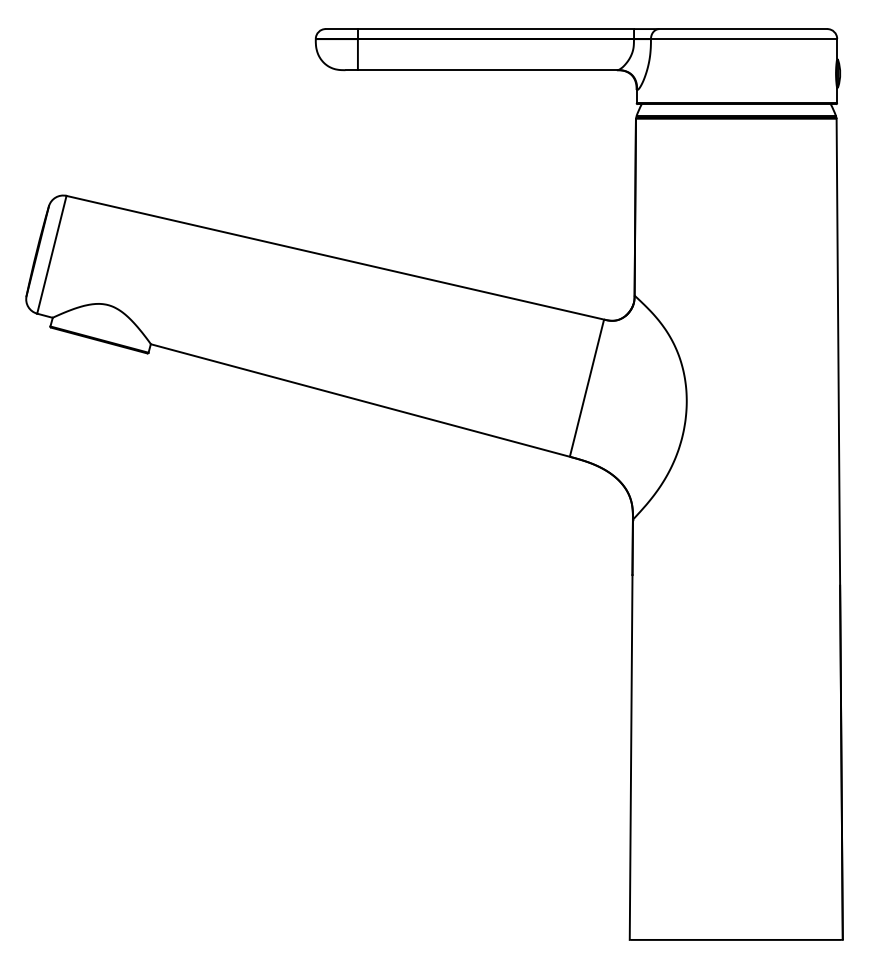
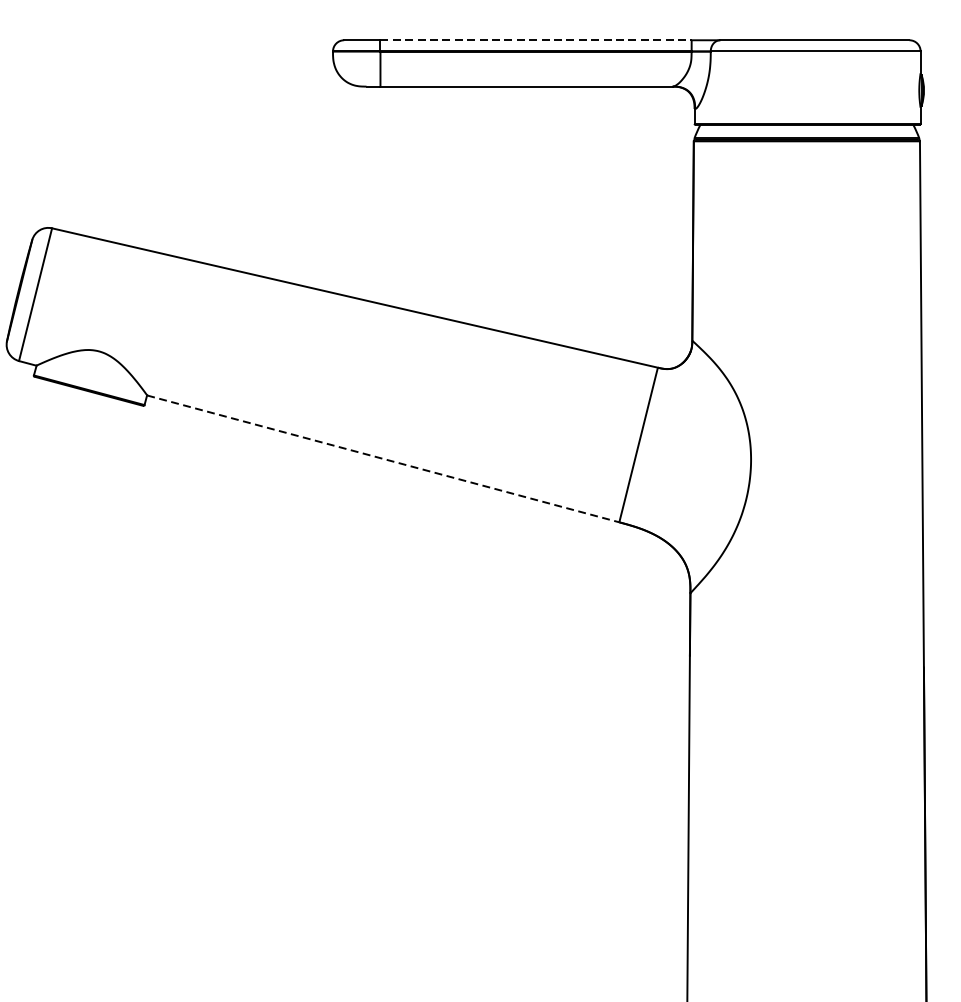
line: (496, 29) -> (536, 40), solid -> dashed
line: (360, 400) -> (383, 458), solid -> dashed

